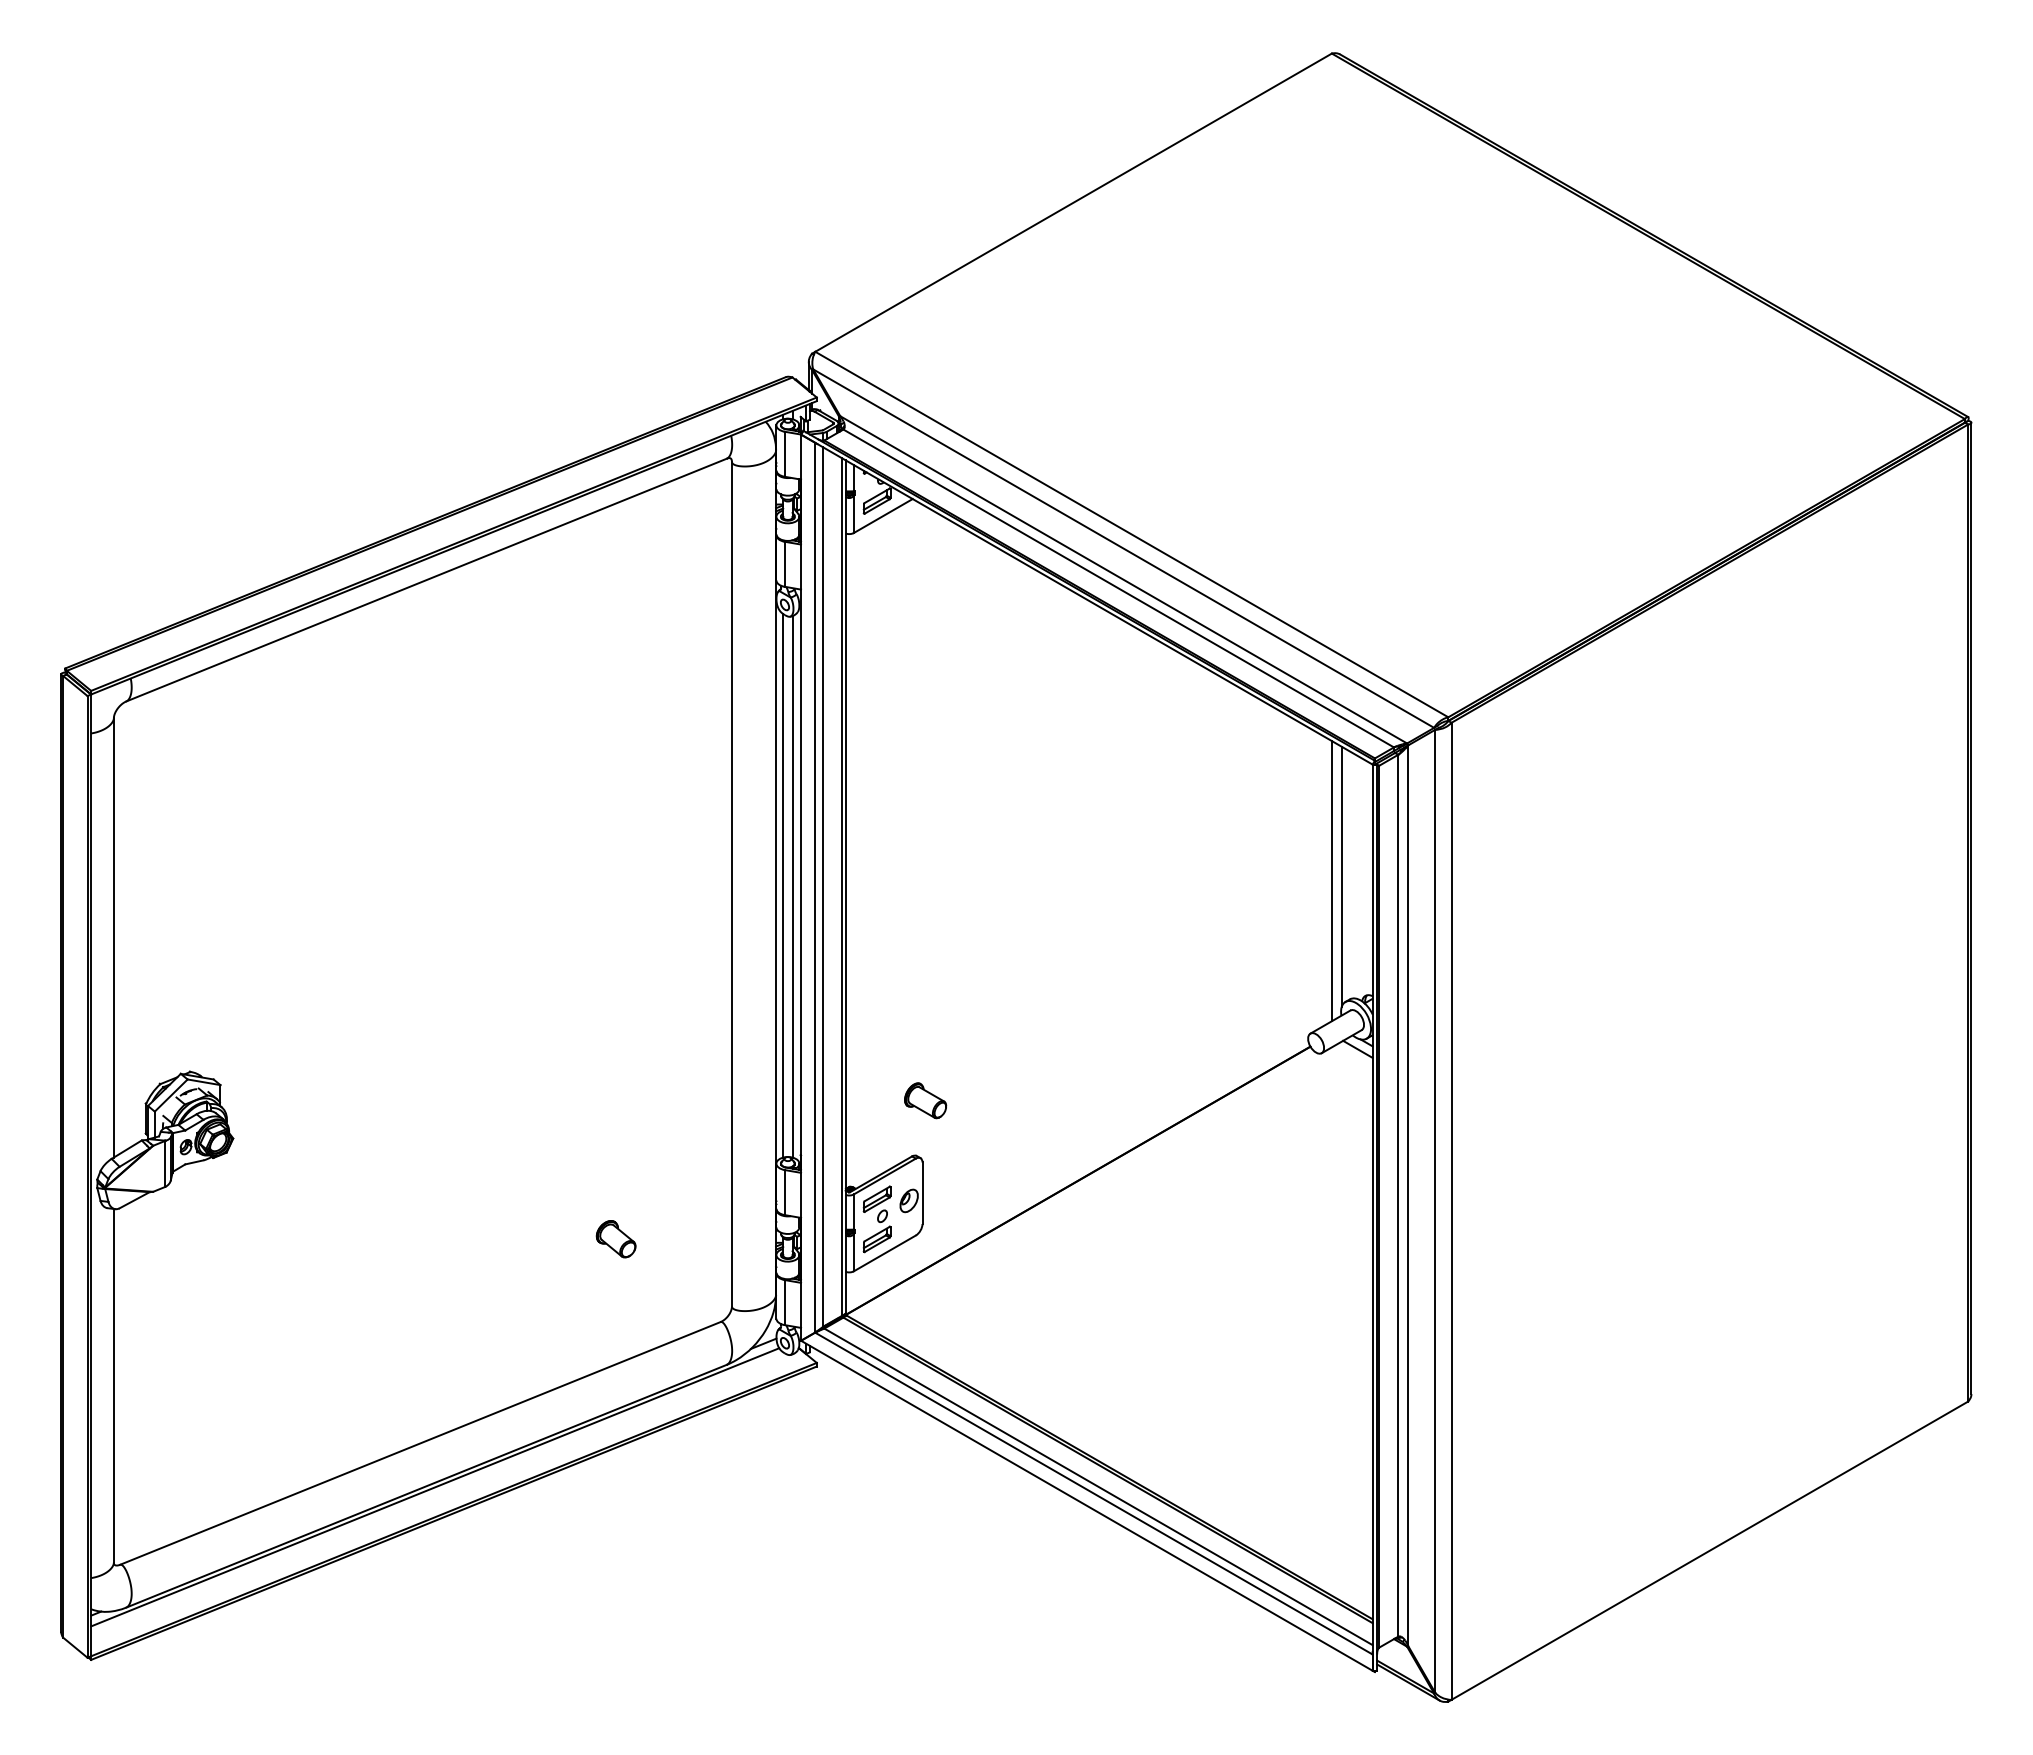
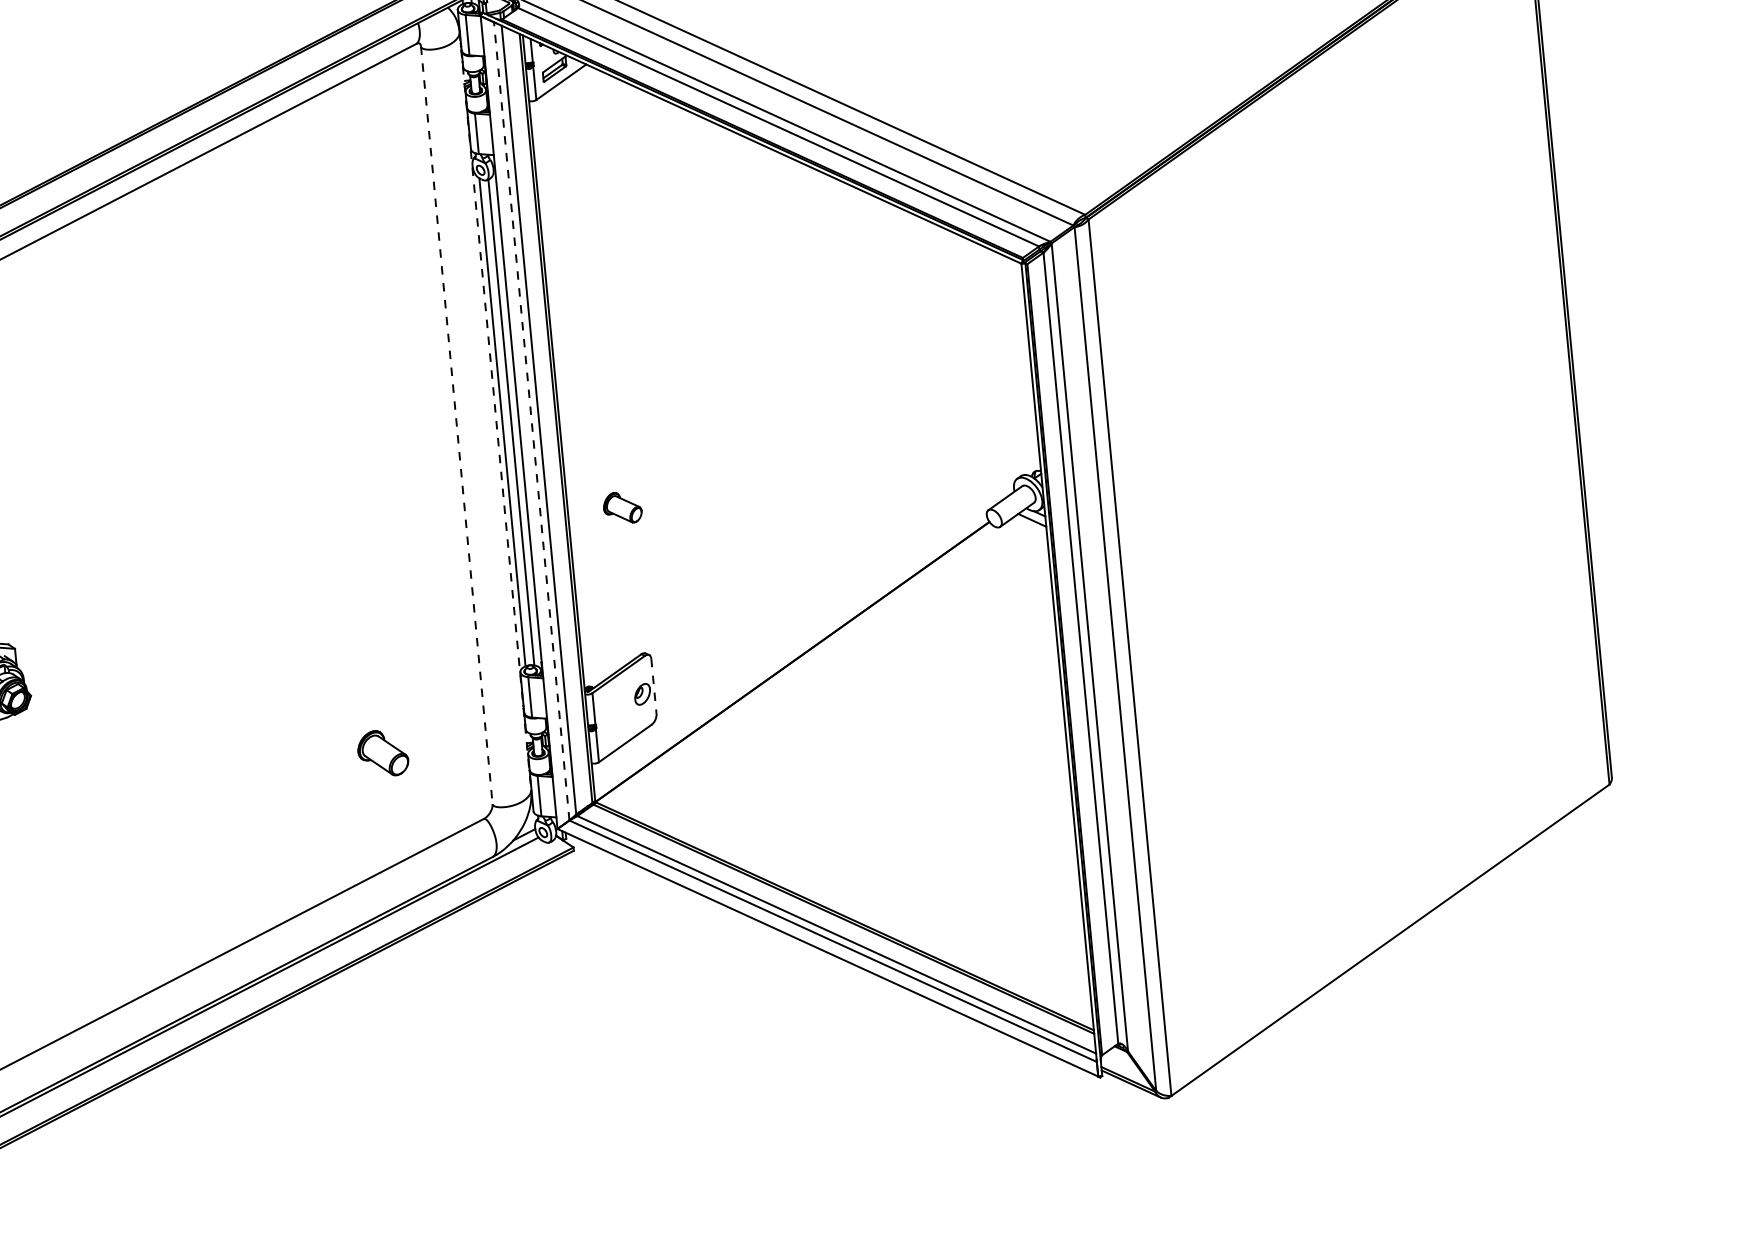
line: (776, 873) -> (495, 411), solid -> dashed
line: (1341, 876) -> (1002, 366), removed
line: (1331, 881) -> (994, 372), removed
line: (731, 884) -> (456, 425), solid -> dashed
line: (815, 887) -> (532, 421), solid -> dashed
part: (925, 1100) -> (622, 507), moved
line: (922, 1193) -> (653, 686), solid -> dashed
part: (876, 1219) -> (614, 713), removed
part: (615, 1239) -> (382, 753), size x1.4

